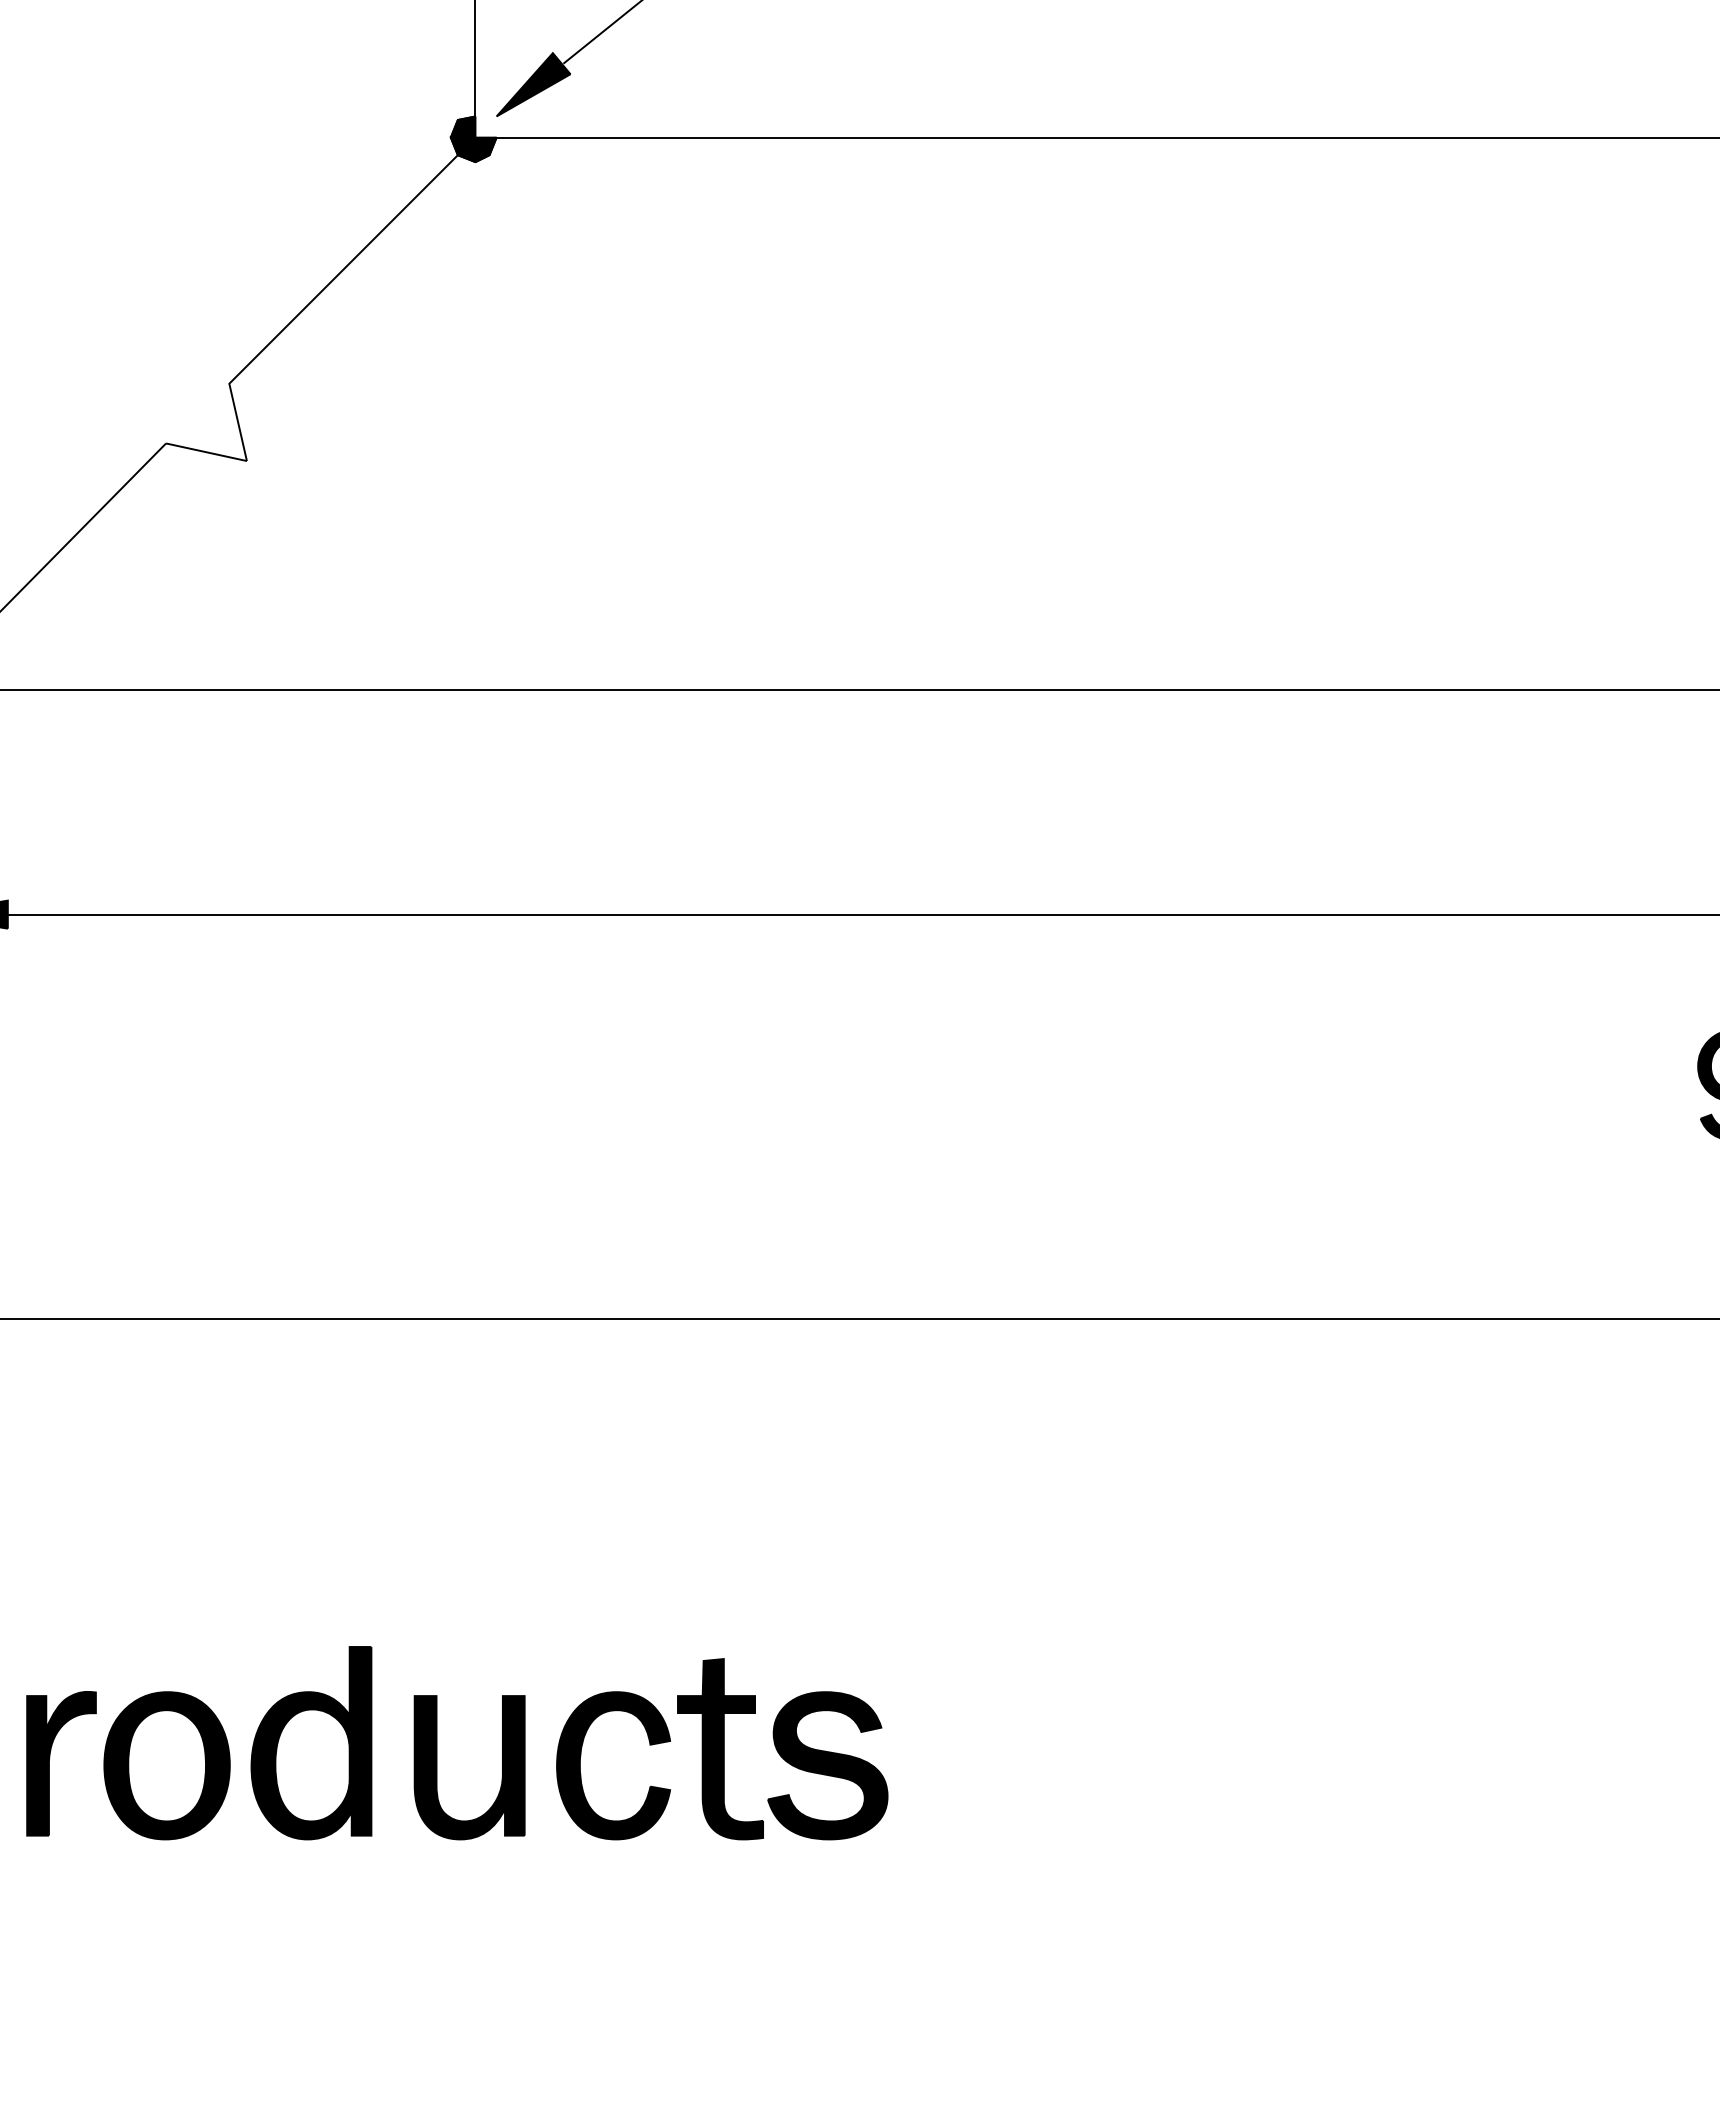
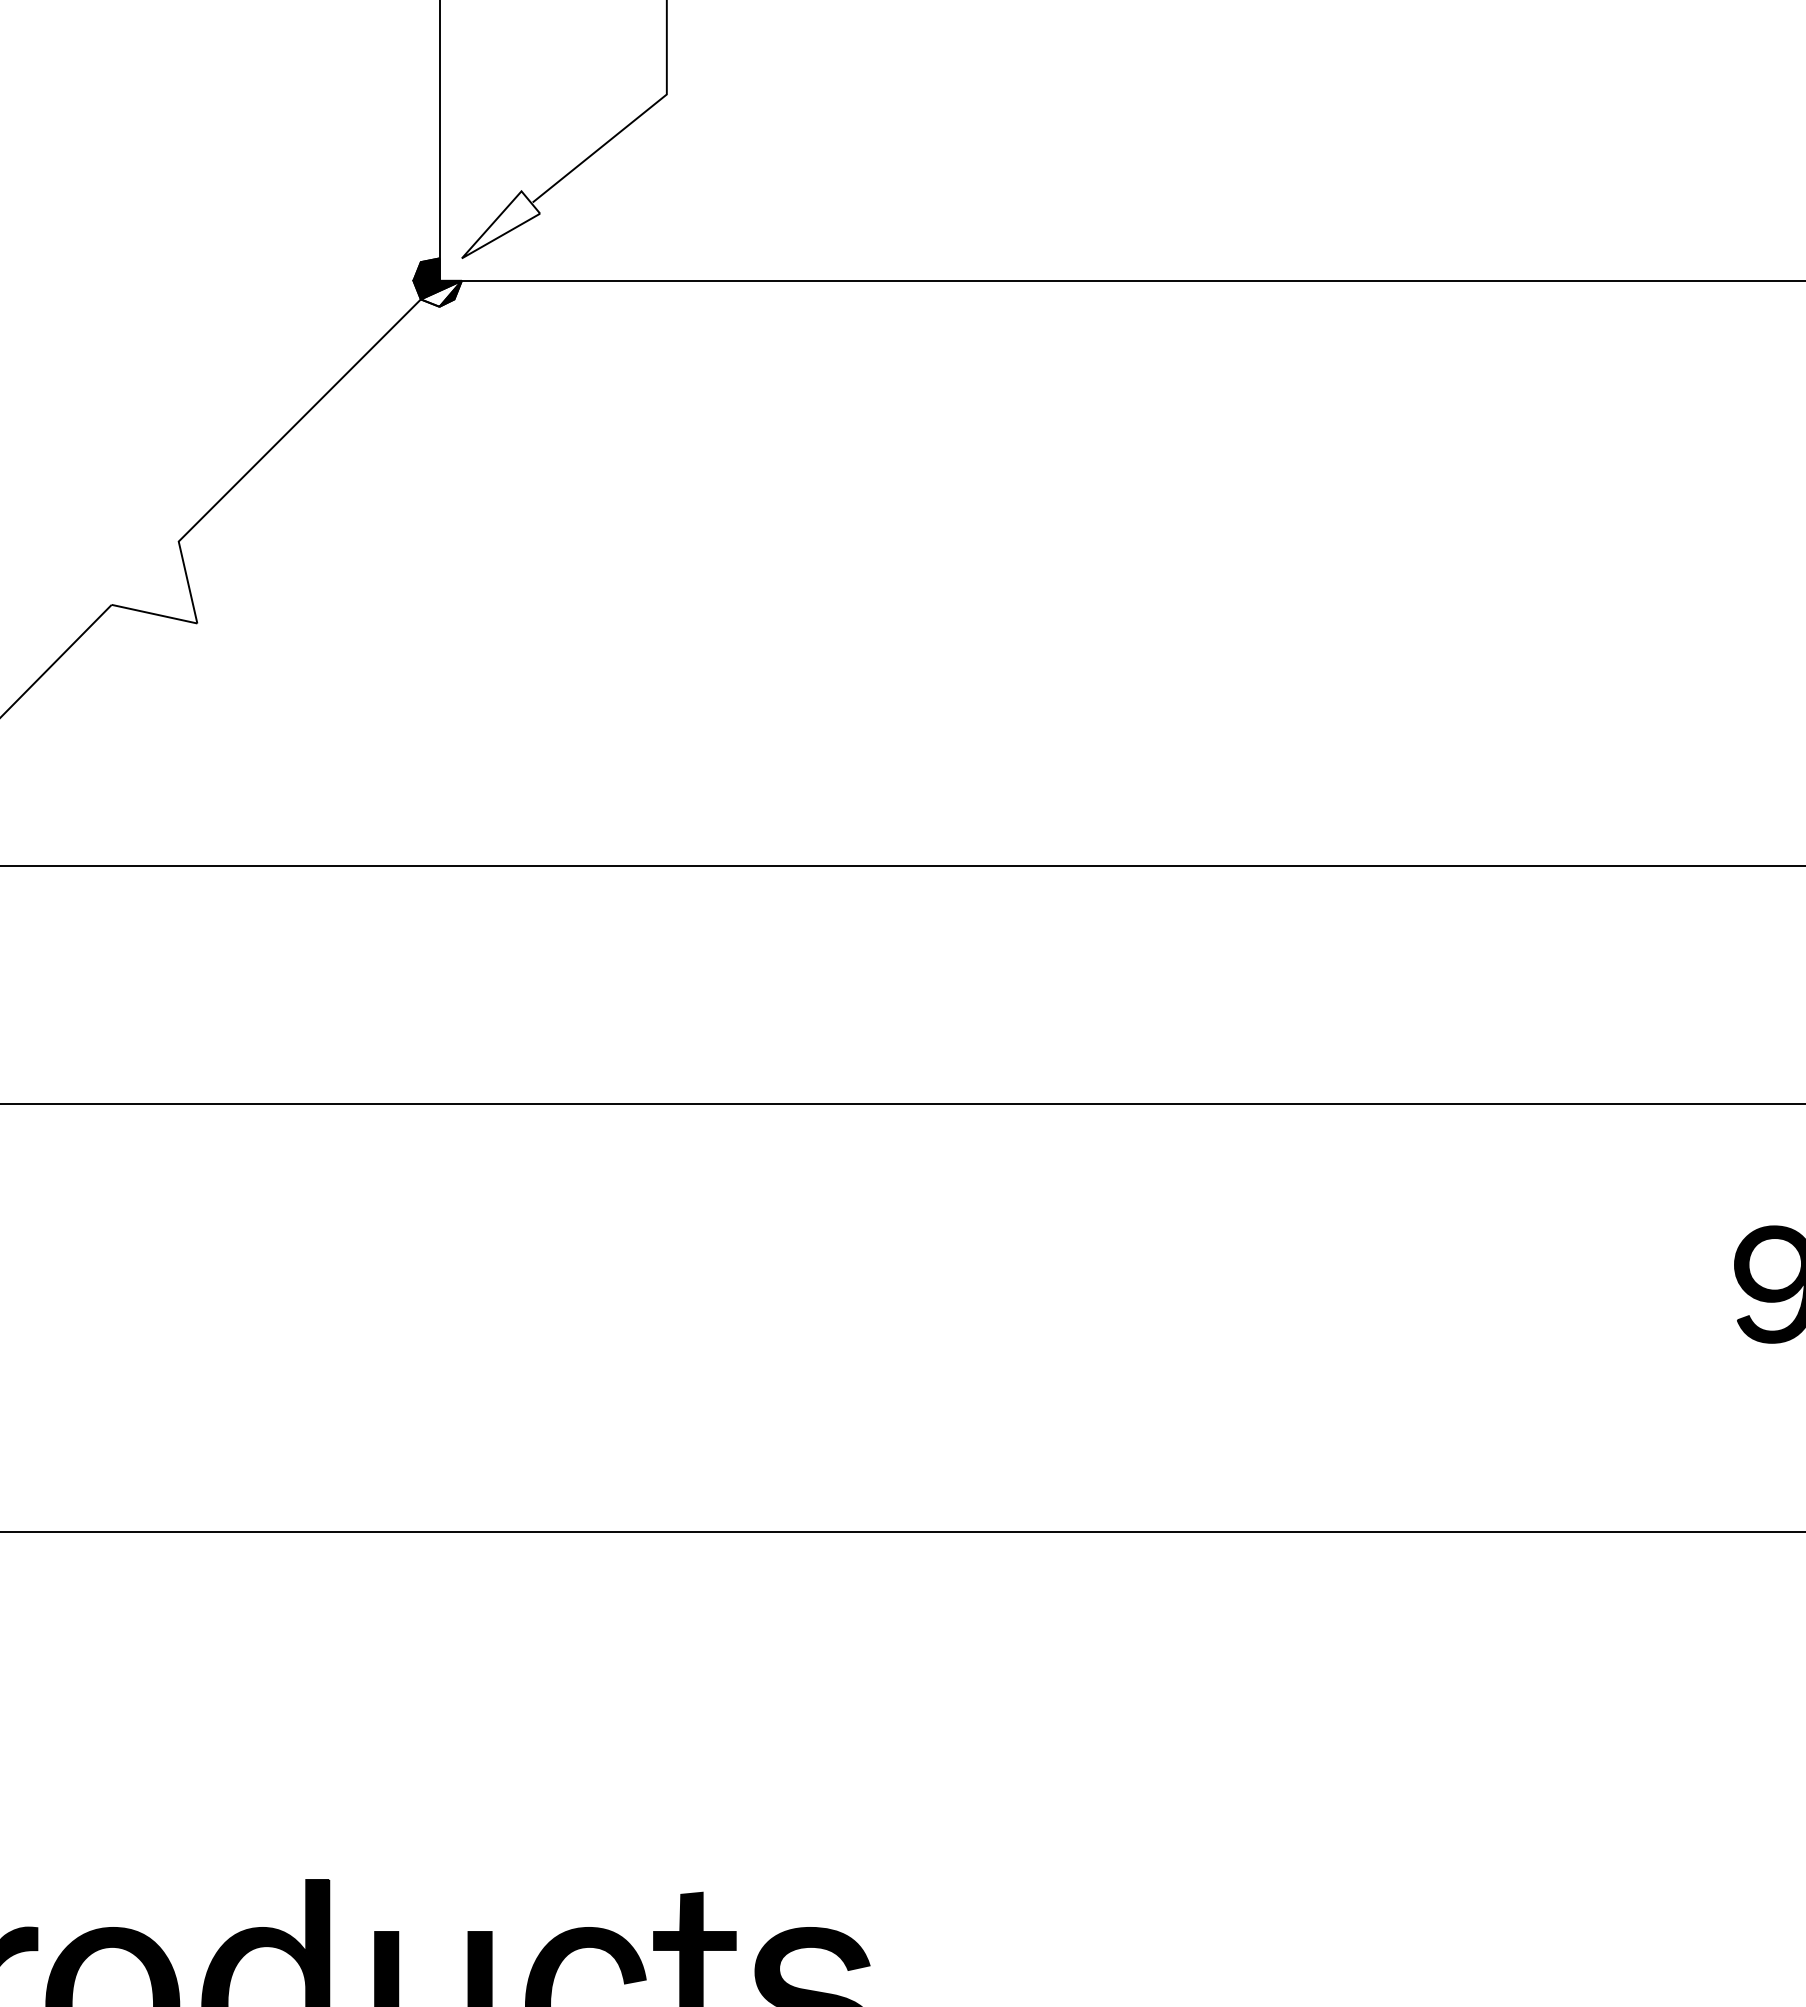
fill: (533, 84) -> (500, 224), removed
fill: (476, 149) -> (440, 293), removed

